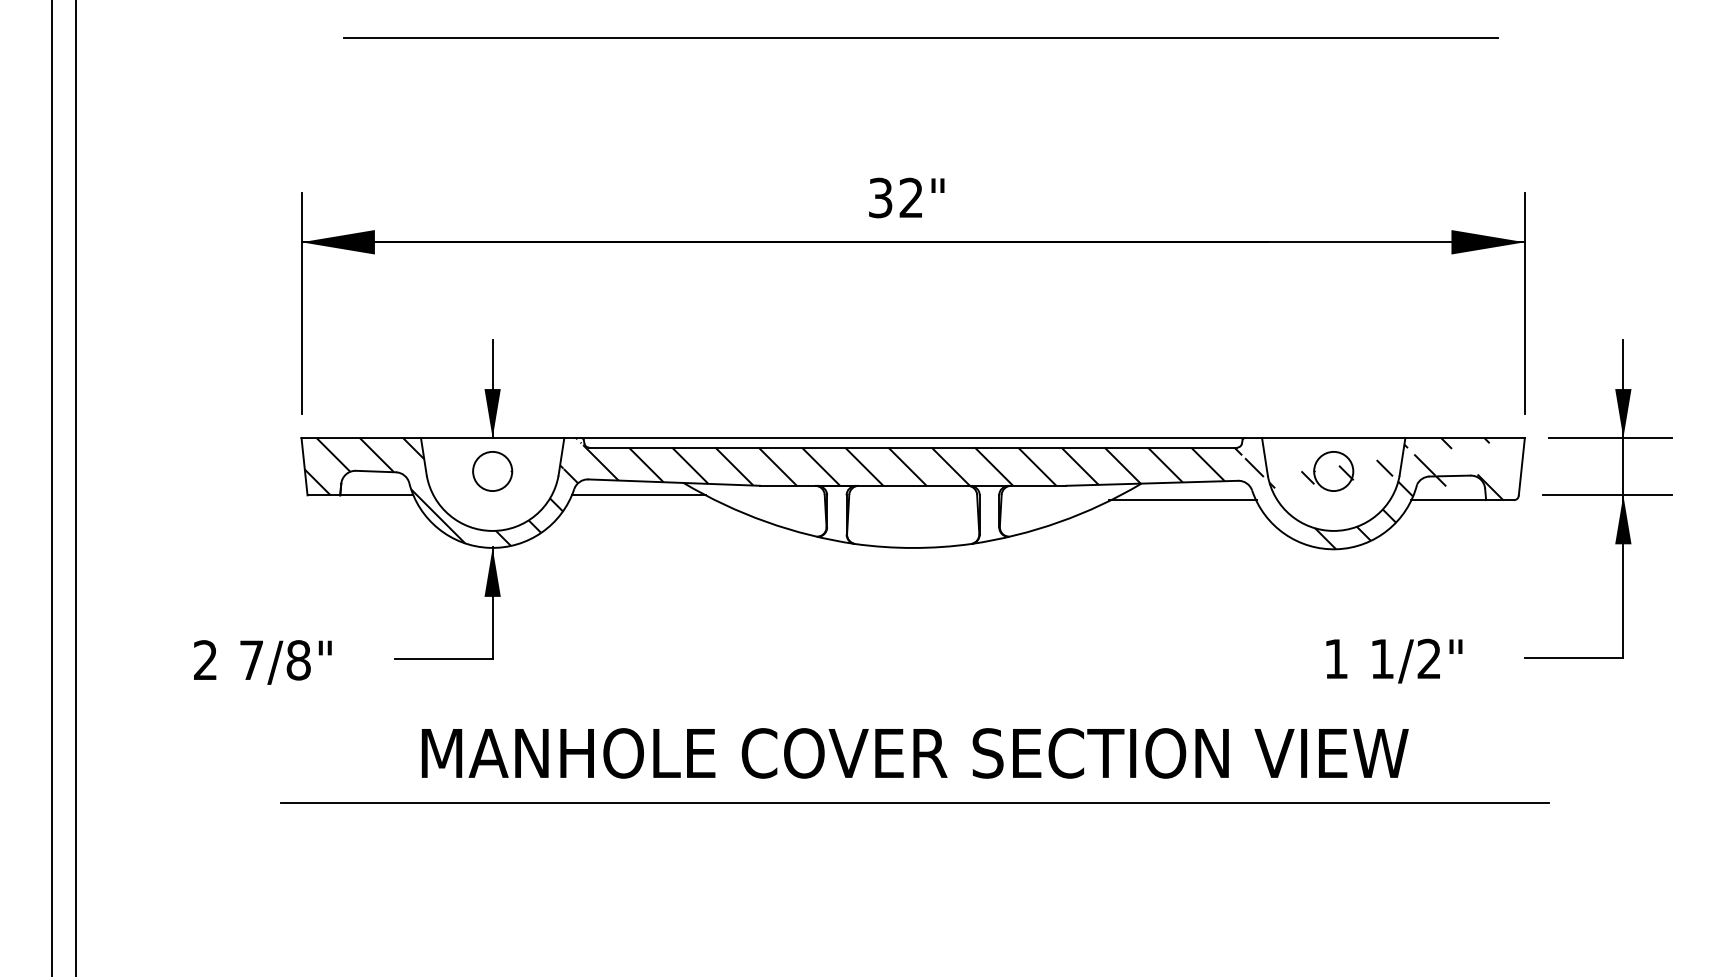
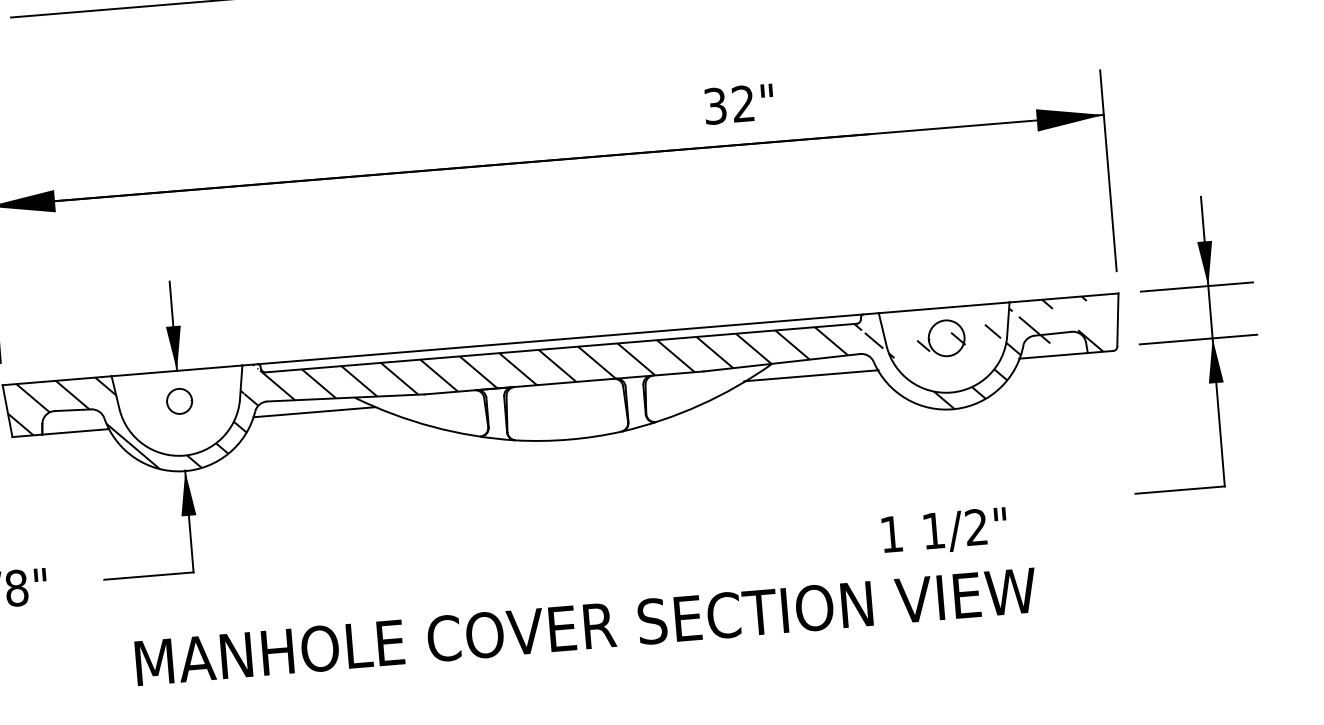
text: (906, 197) -> (738, 103), moved
circle: (492, 471) -> (179, 401), size x0.7
text: (1394, 660) -> (944, 531), moved
line: (914, 802) -> (589, 671), removed

